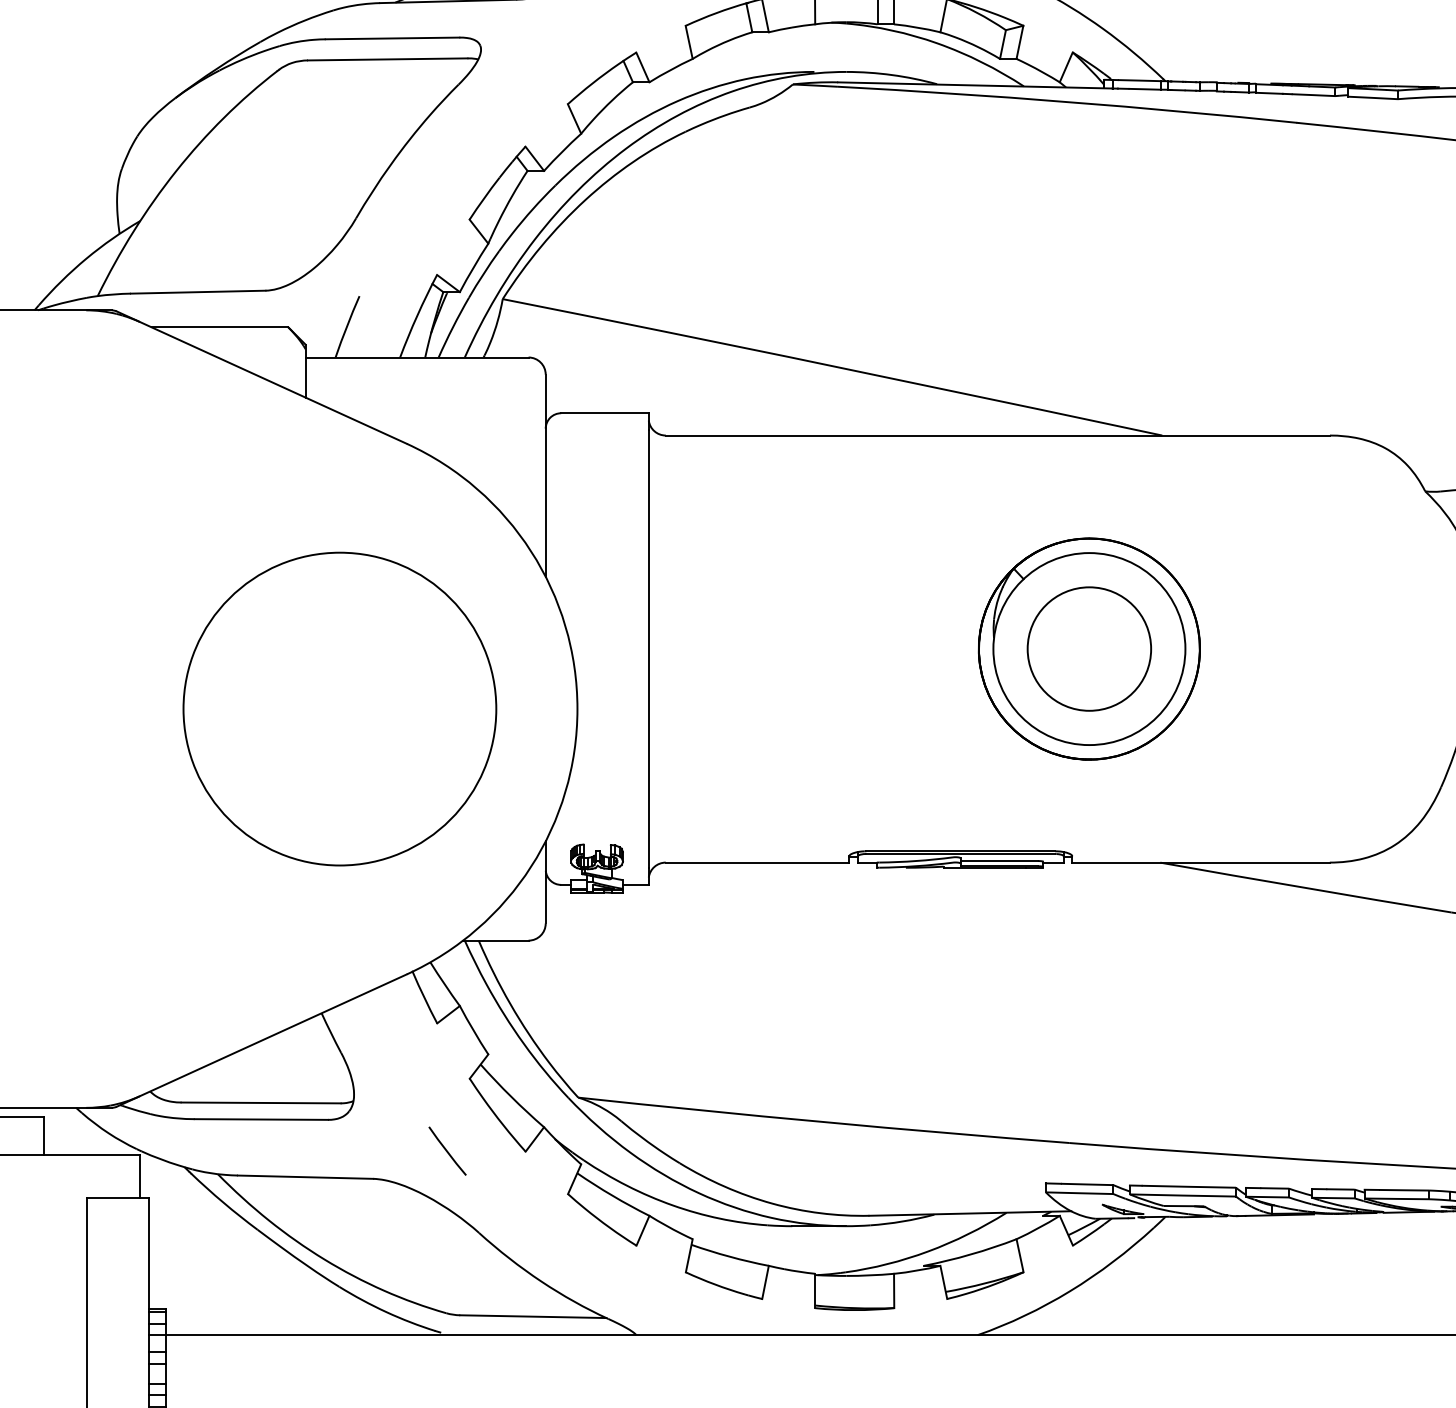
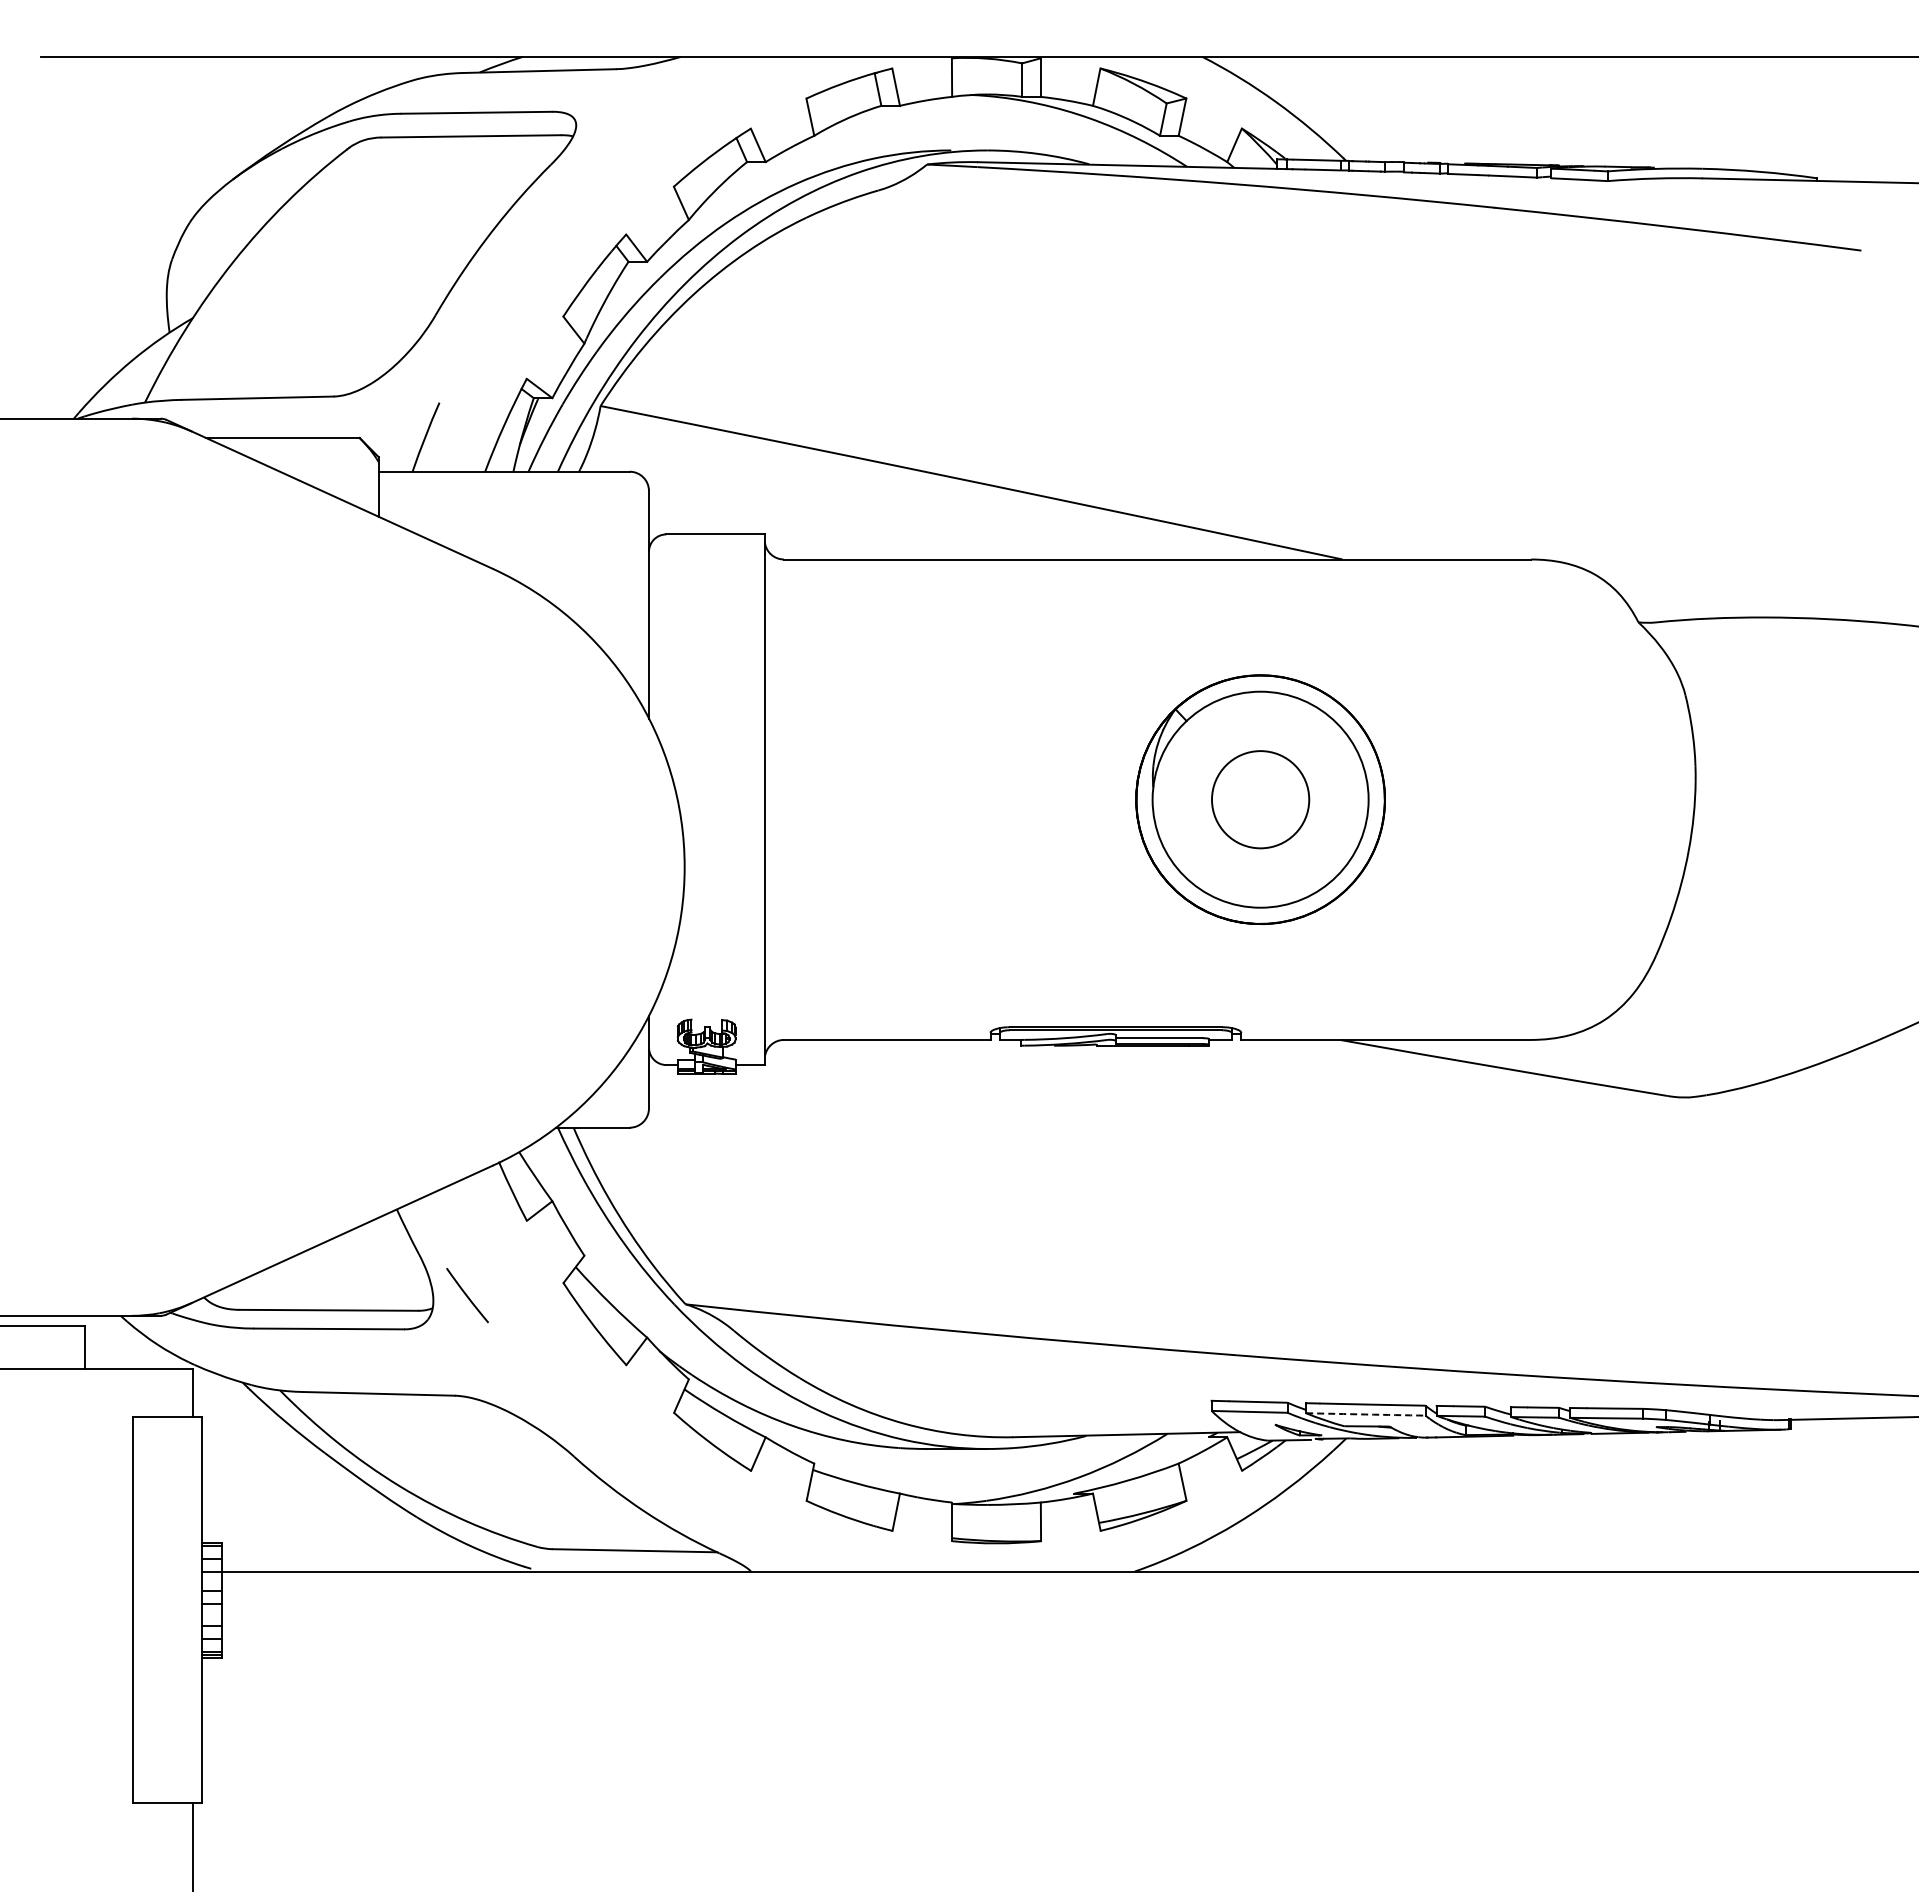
circle: (1089, 648) -> (1260, 799), size x0.7
circle: (339, 709) -> (417, 867), removed
line: (447, 1151) -> (467, 1295), moved
arc: (1182, 1195) -> (1365, 1414), solid -> dashed

